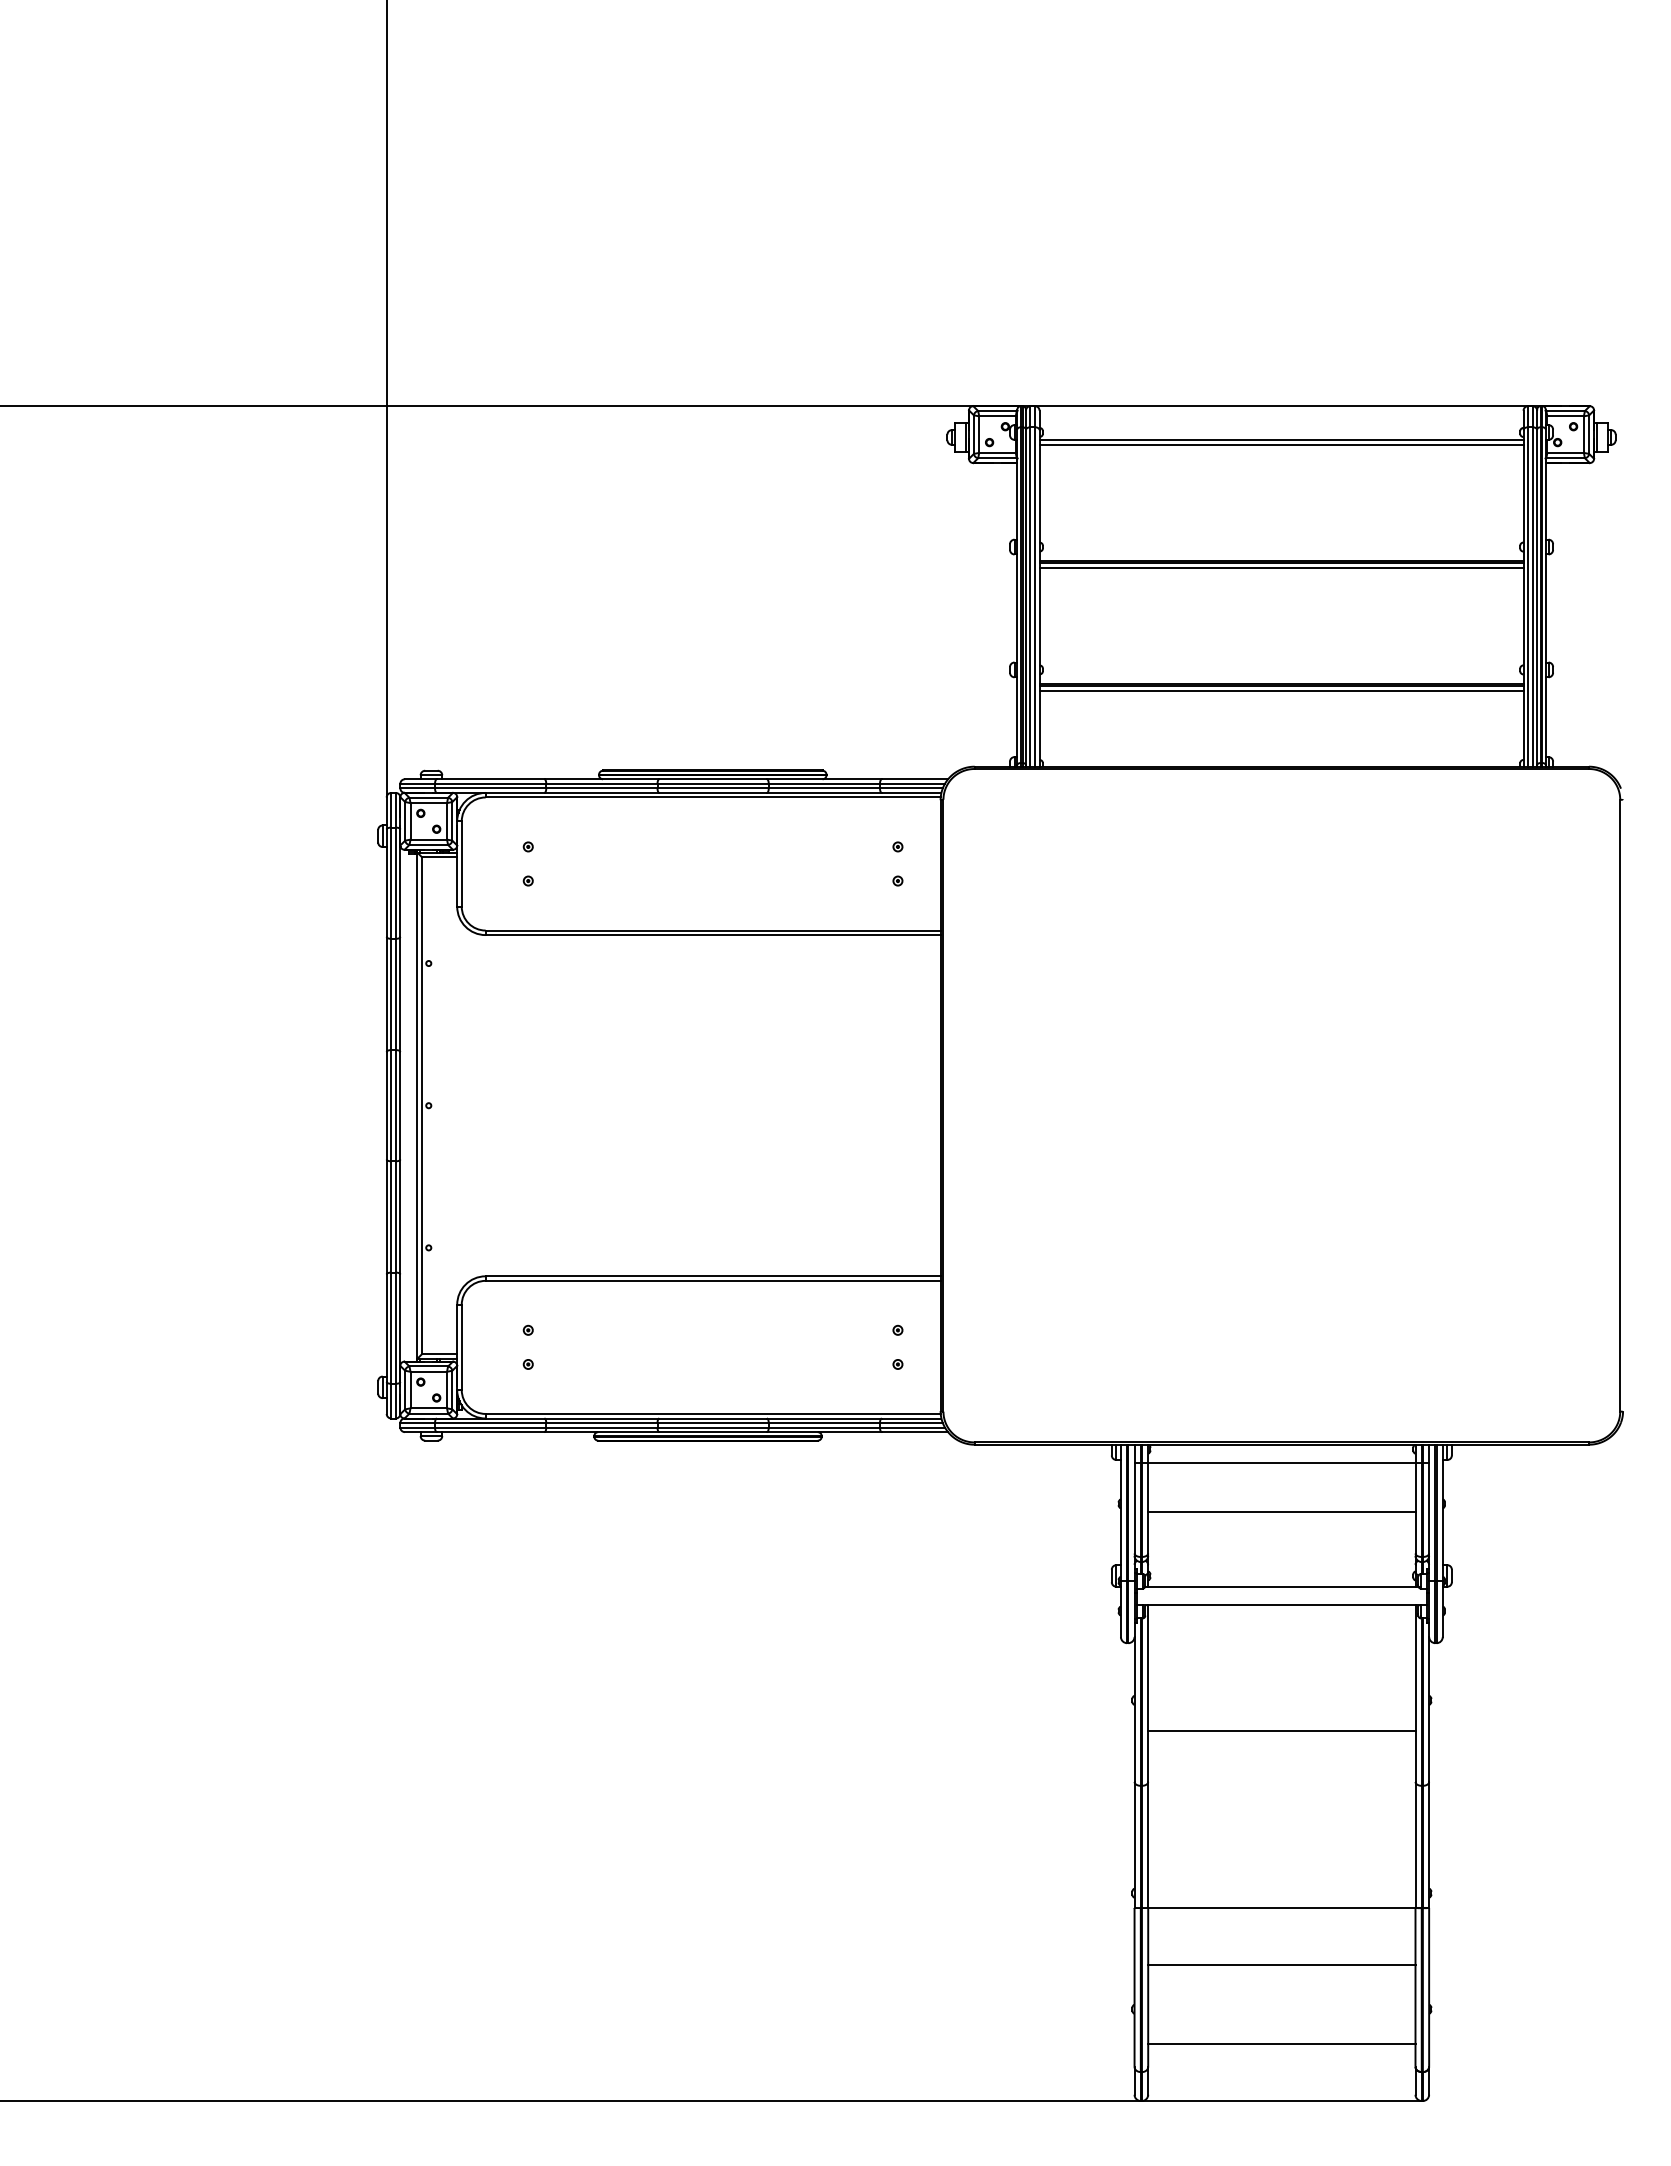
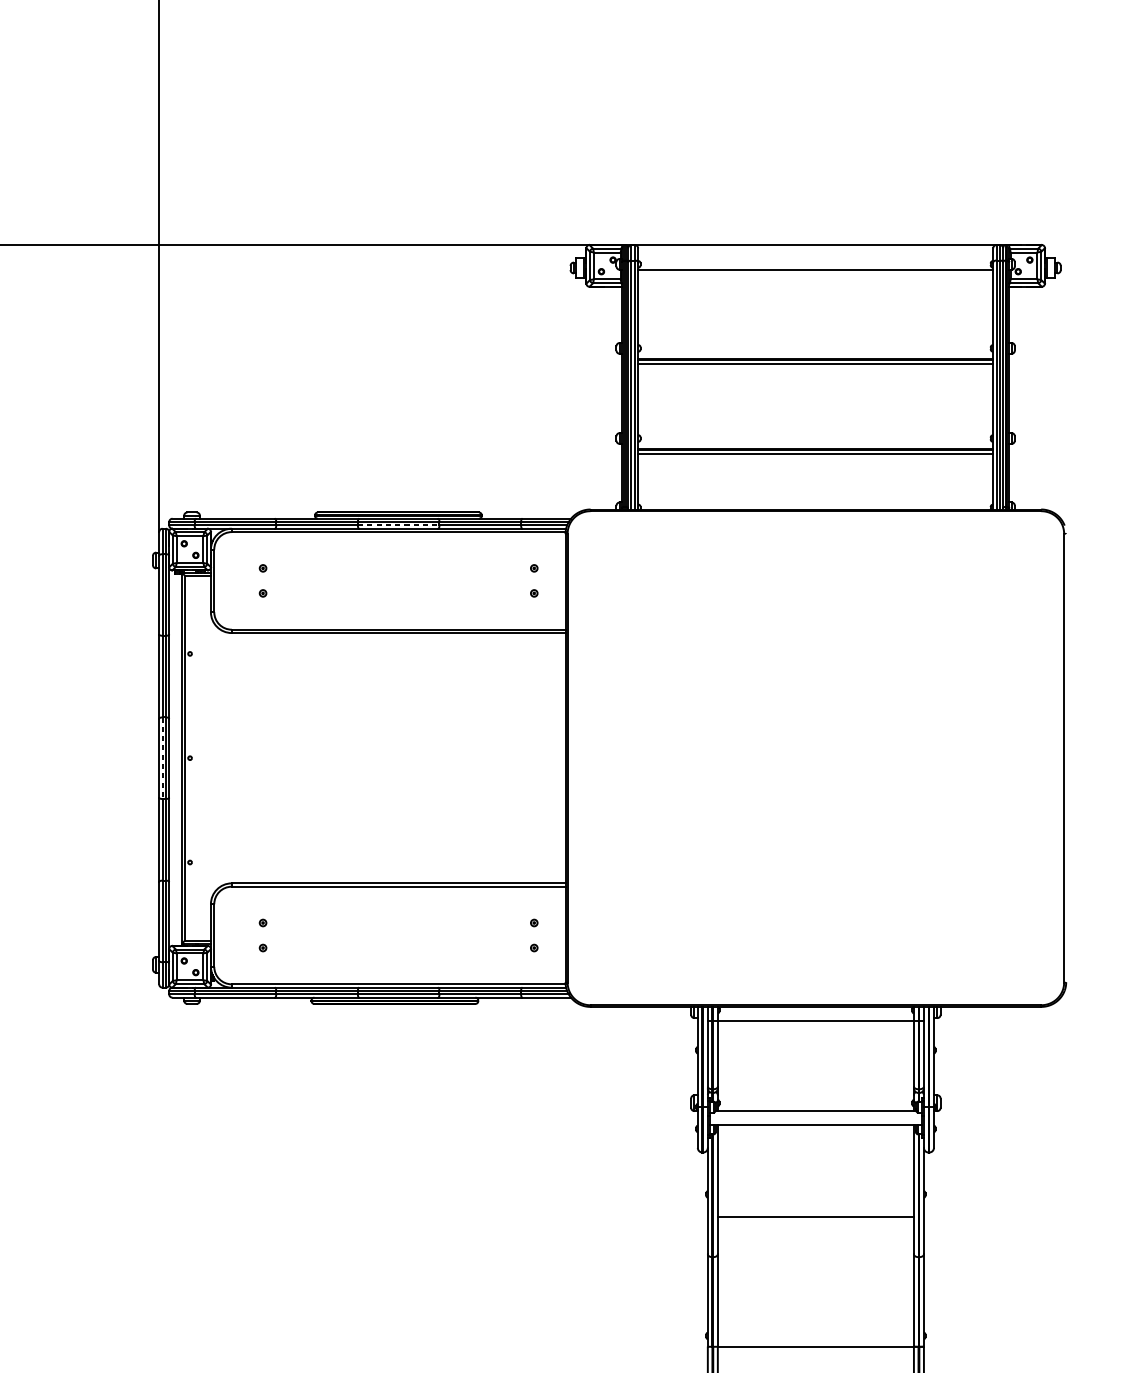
line: (1281, 444) -> (815, 273), removed
line: (713, 788) -> (398, 525), solid -> dashed
line: (391, 1105) -> (162, 758), solid -> dashed
line: (1281, 1512) -> (815, 1056), removed

